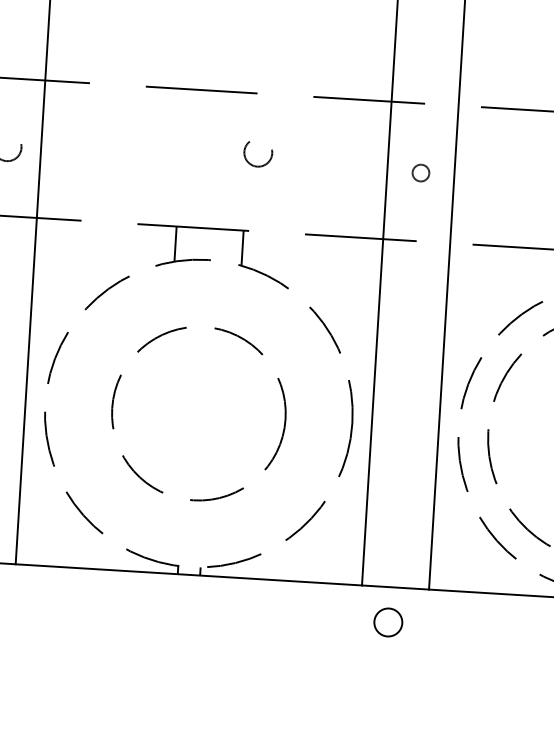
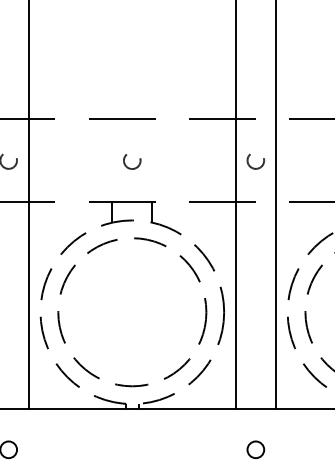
circle: (258, 154) -> (132, 161), moved
circle: (420, 174) -> (255, 161), size x1.67
circle: (199, 413) -> (132, 312), size x1.43
circle: (387, 621) -> (255, 449), moved

